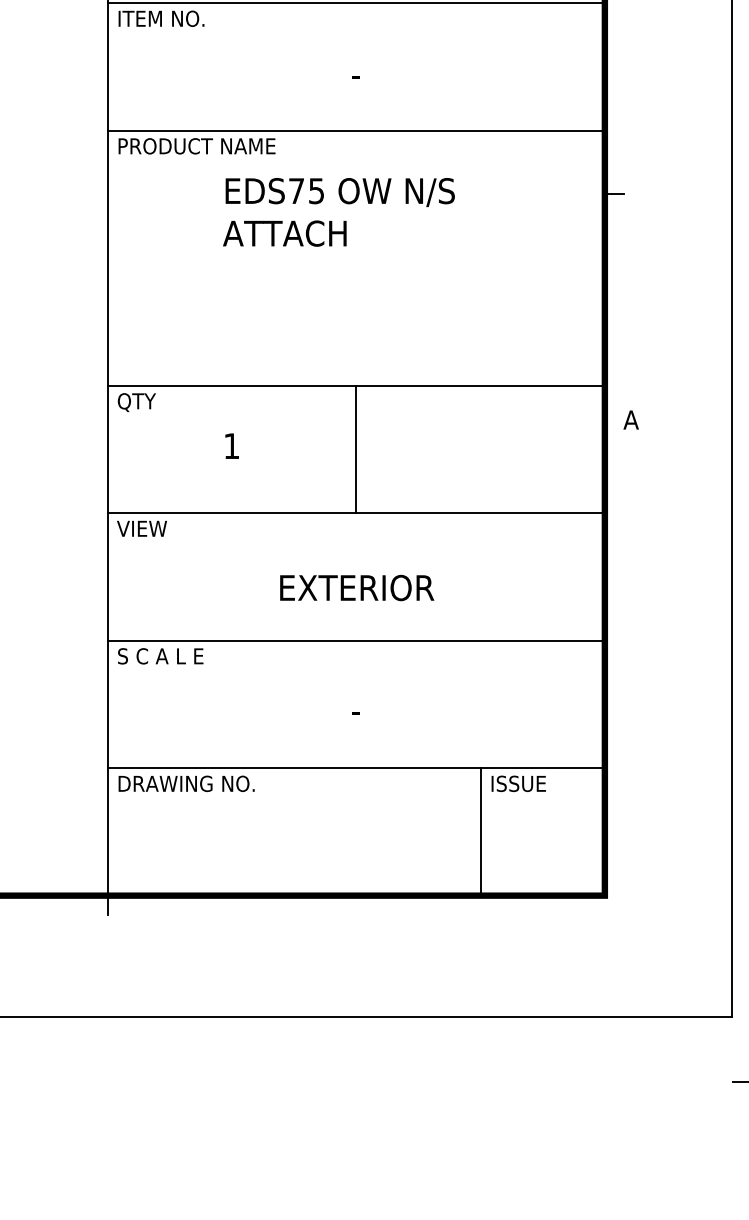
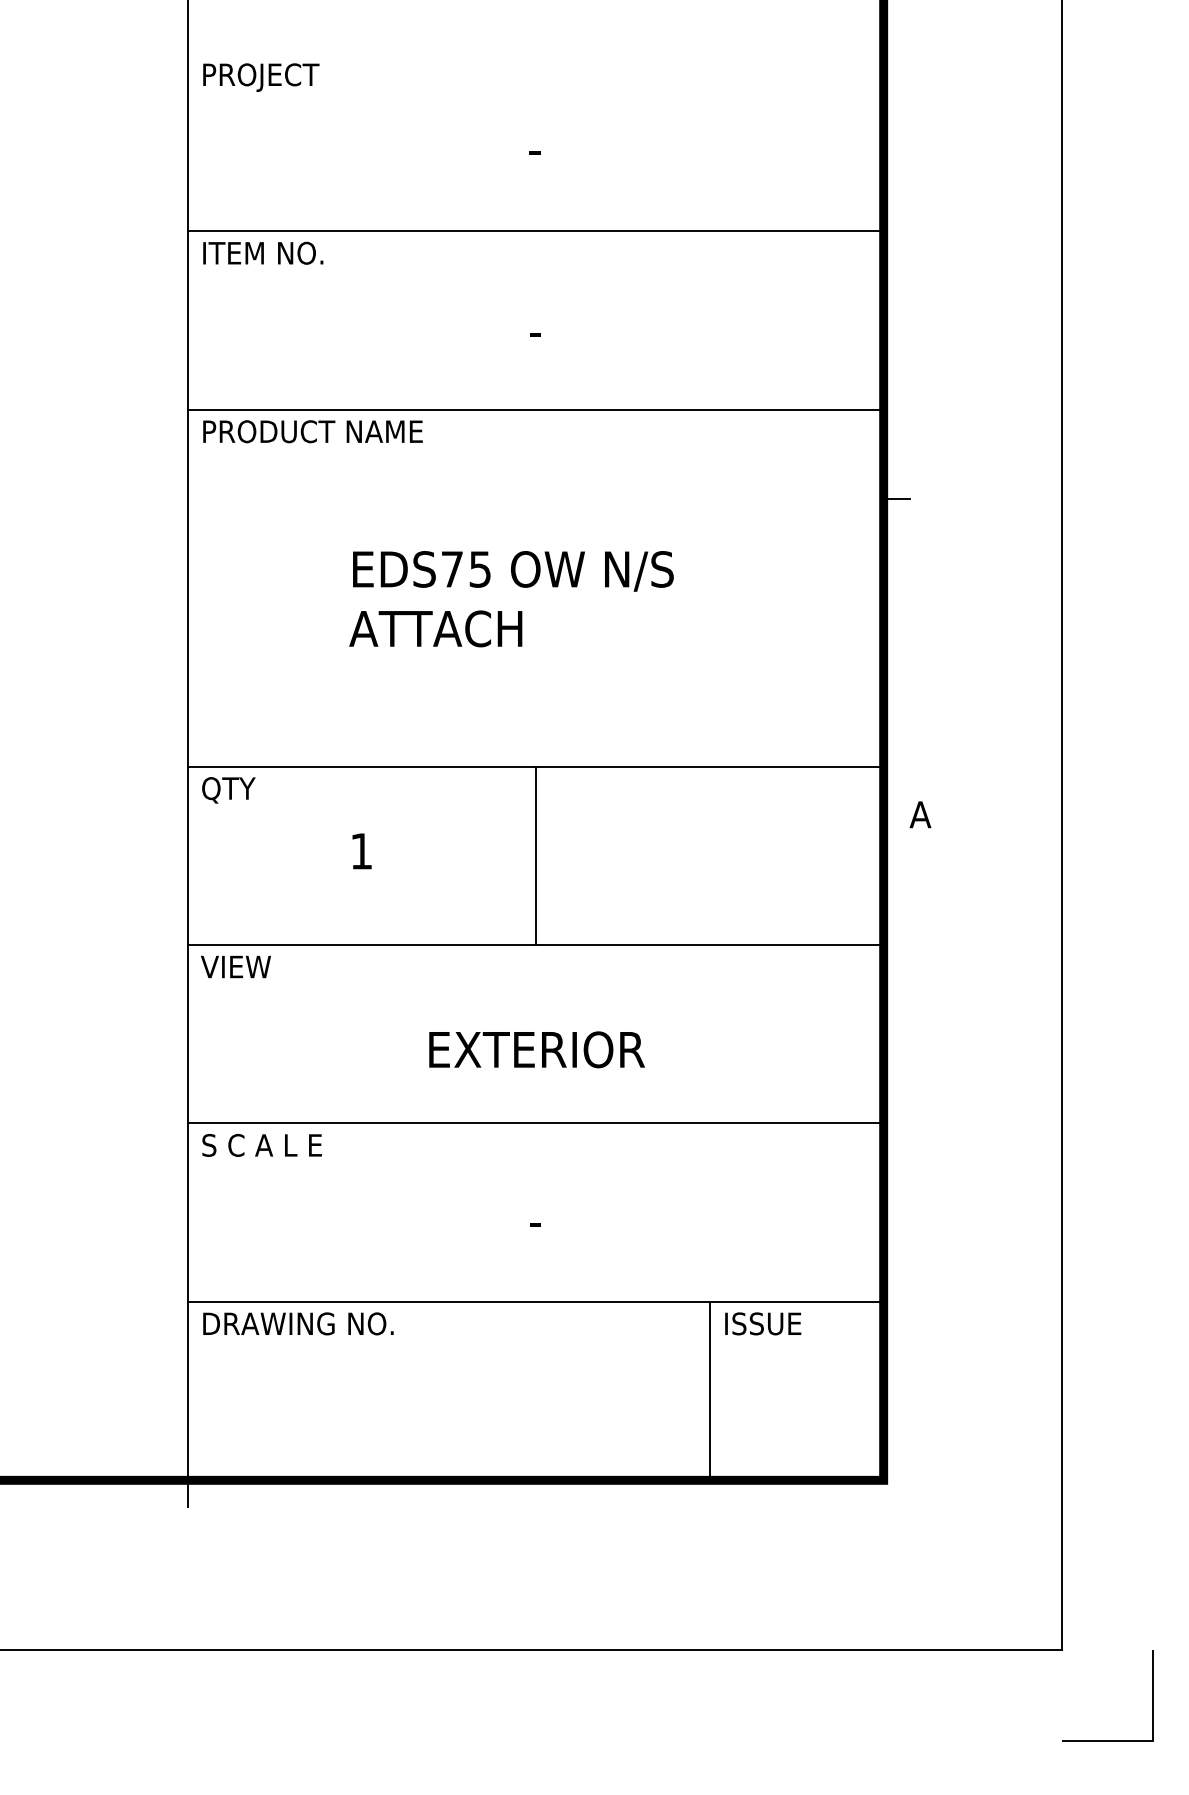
text: (338, 212) -> (511, 599), moved

